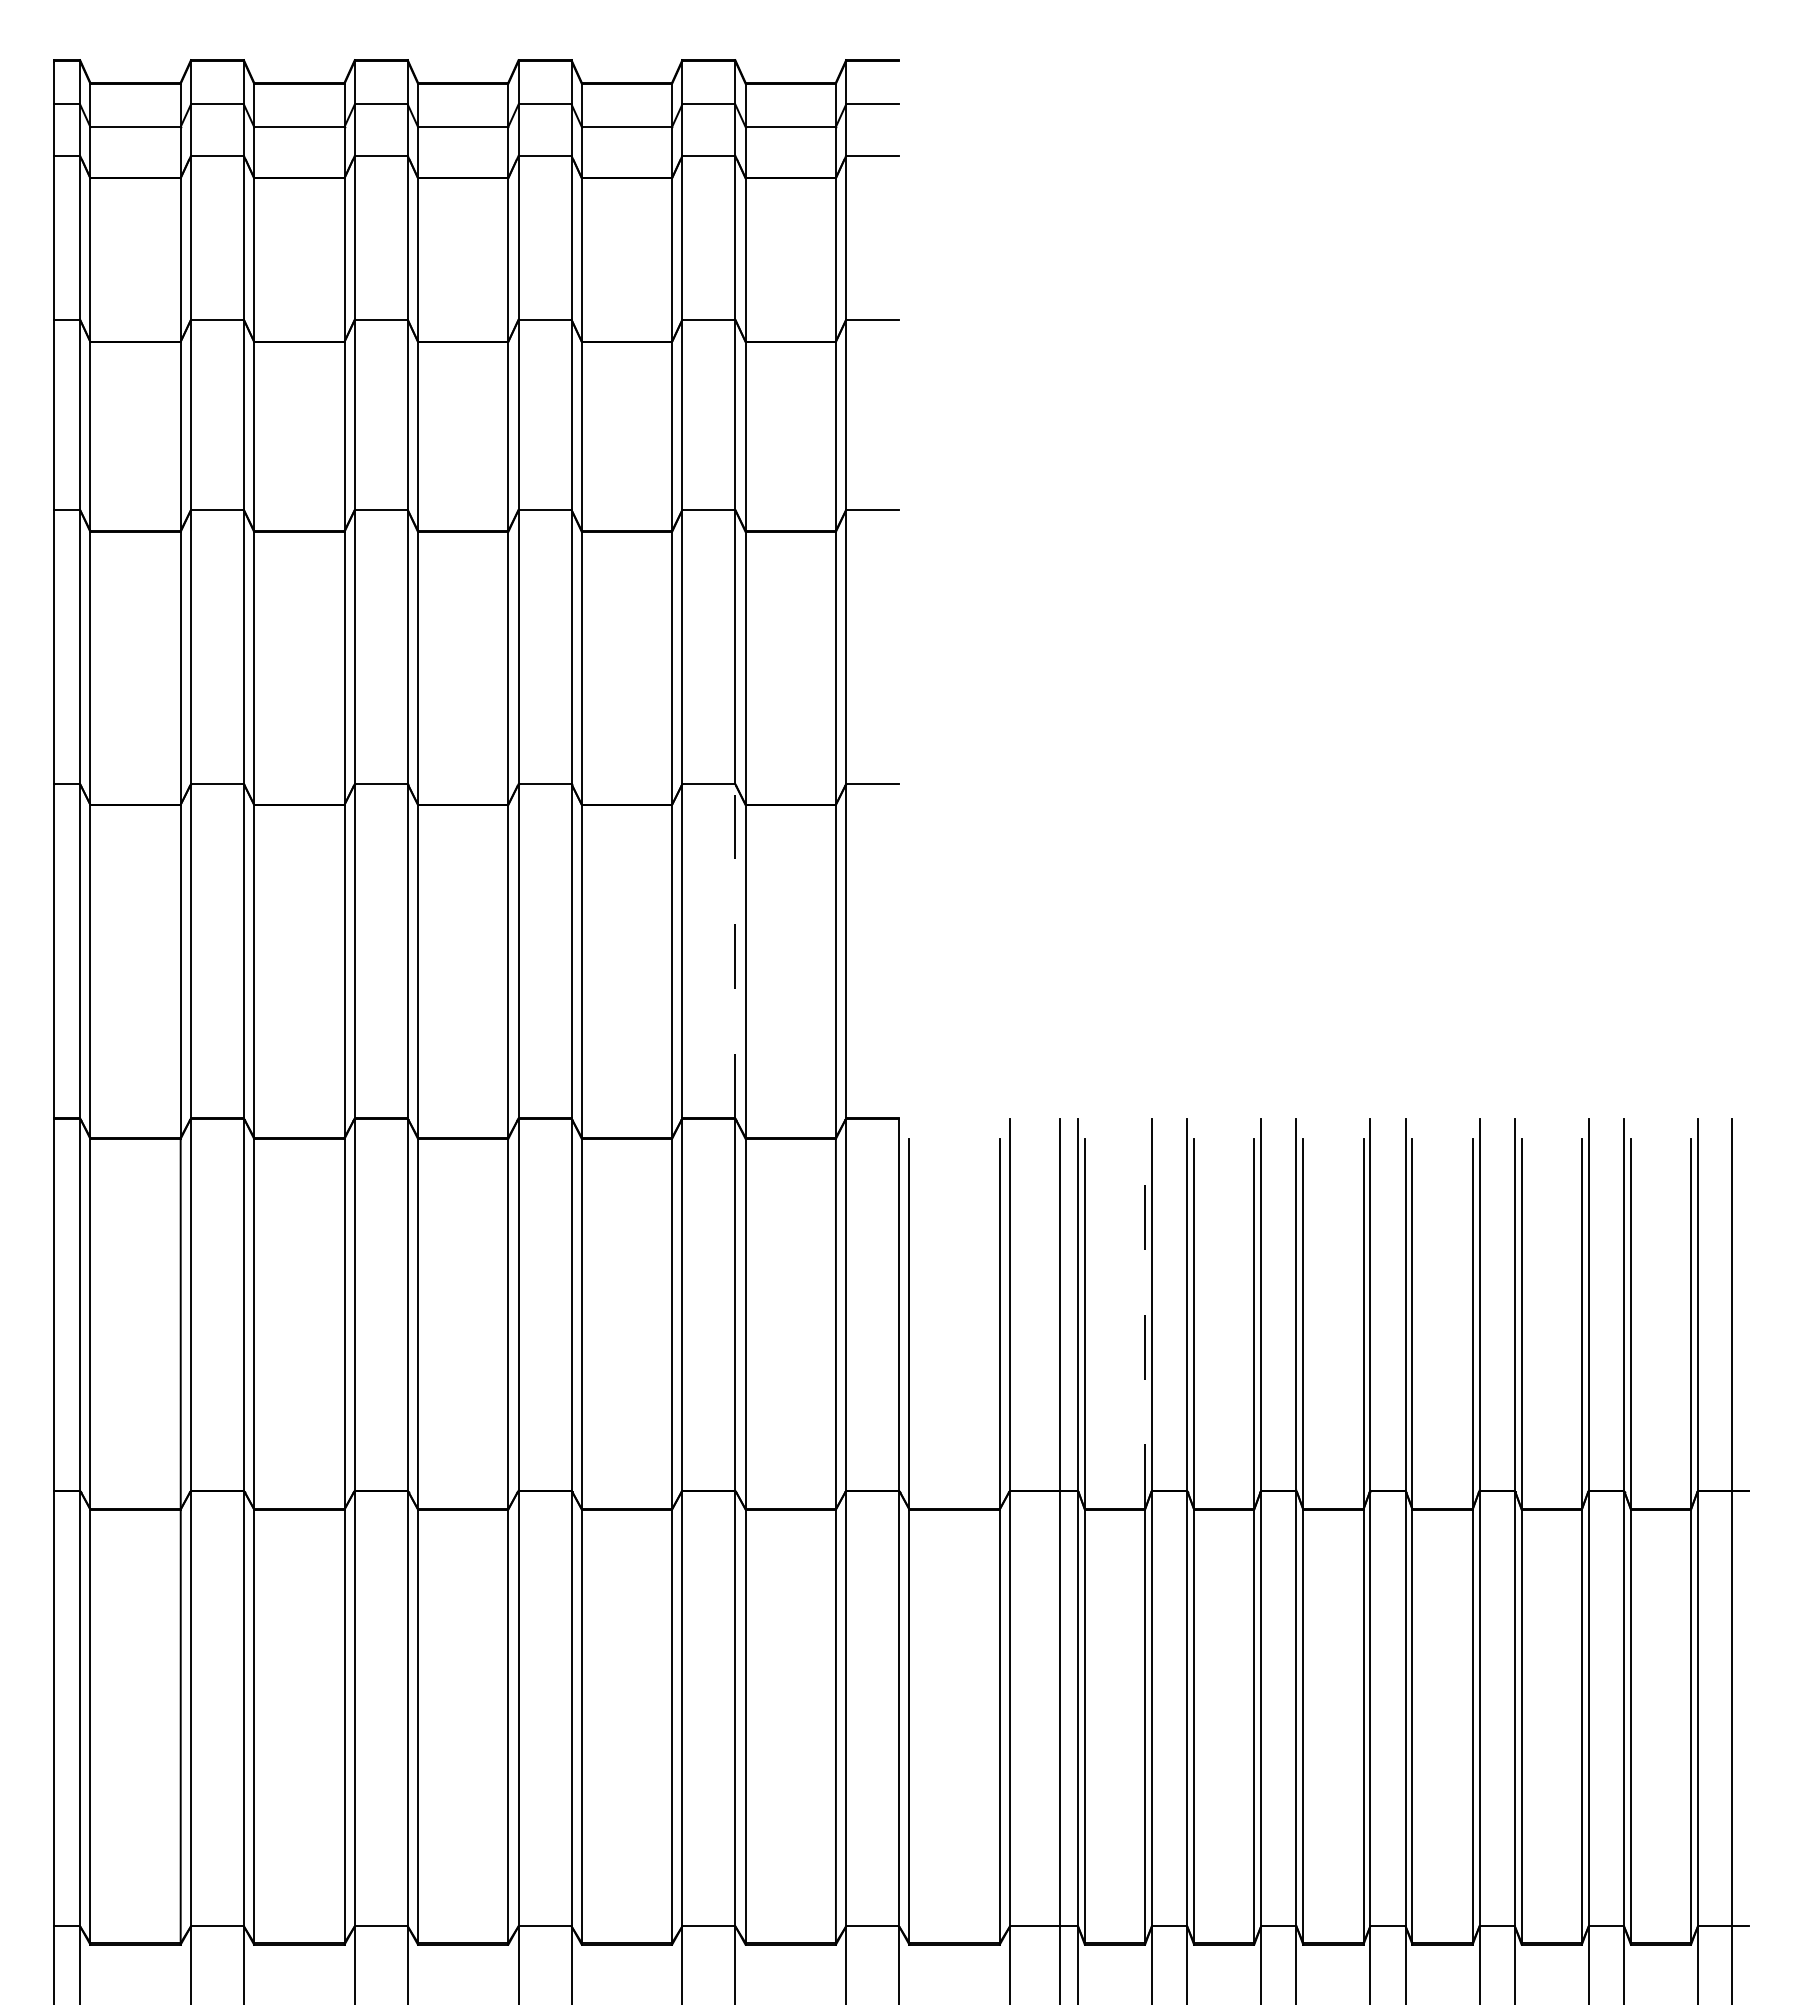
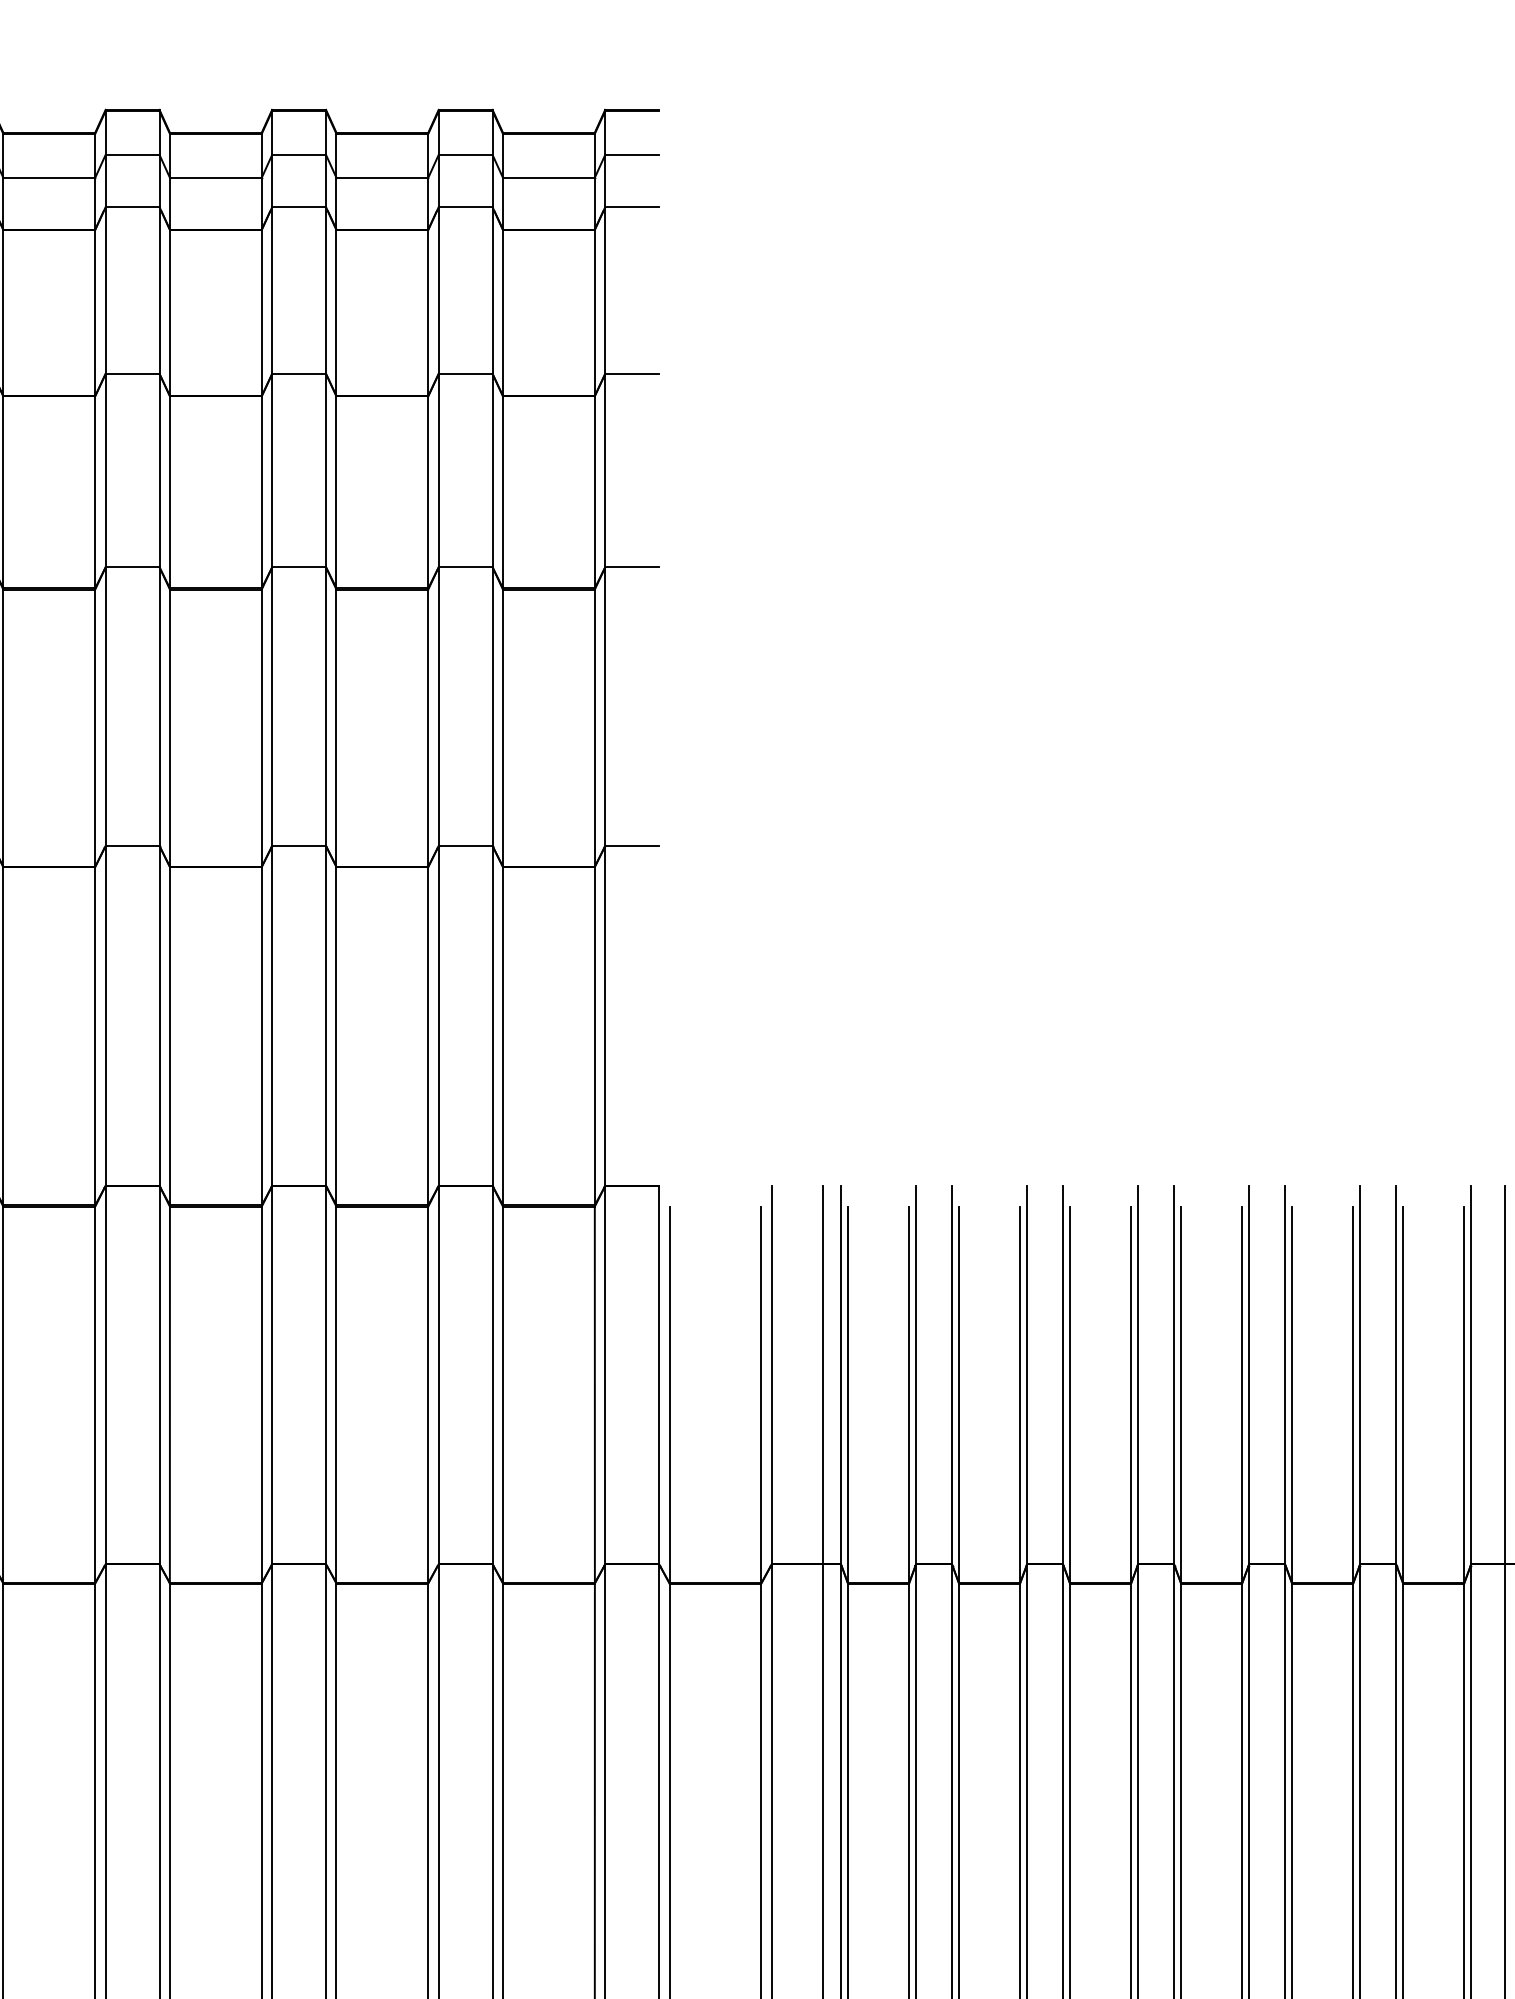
line: (735, 950) -> (492, 1015), dashed -> solid
line: (1145, 1324) -> (909, 1395), dashed -> solid

